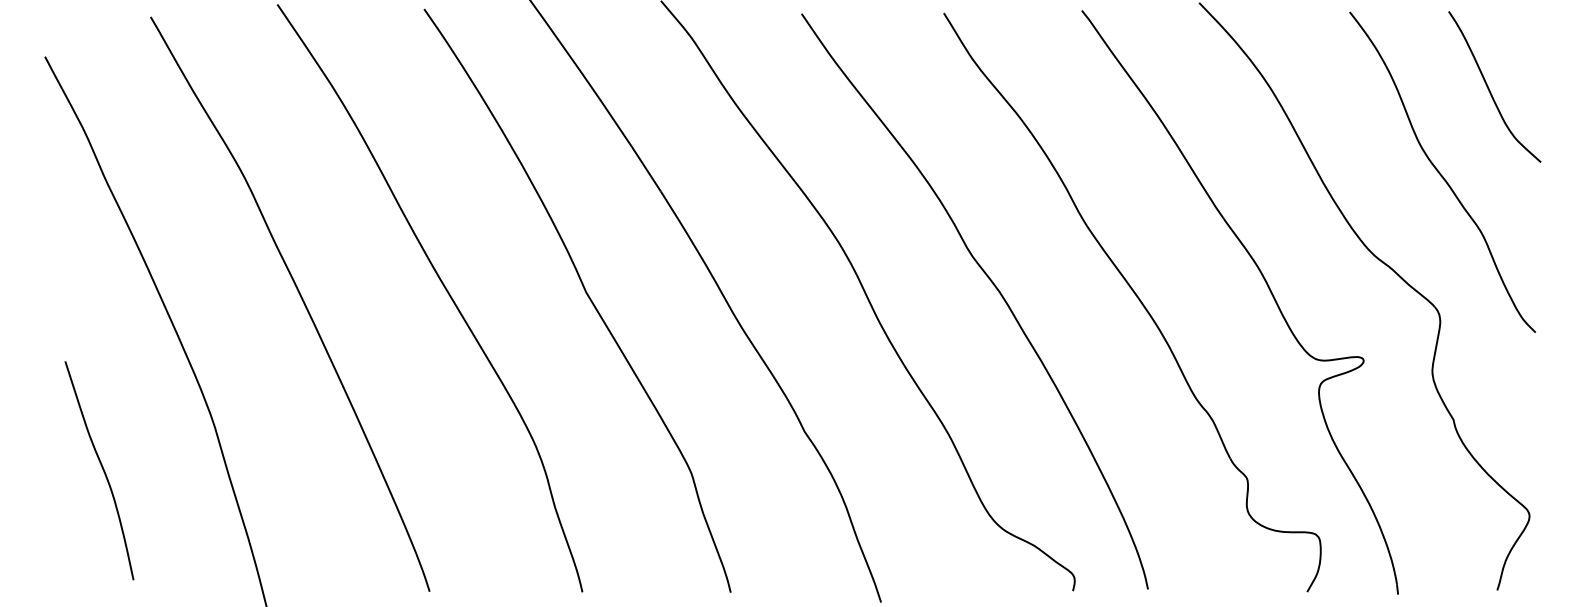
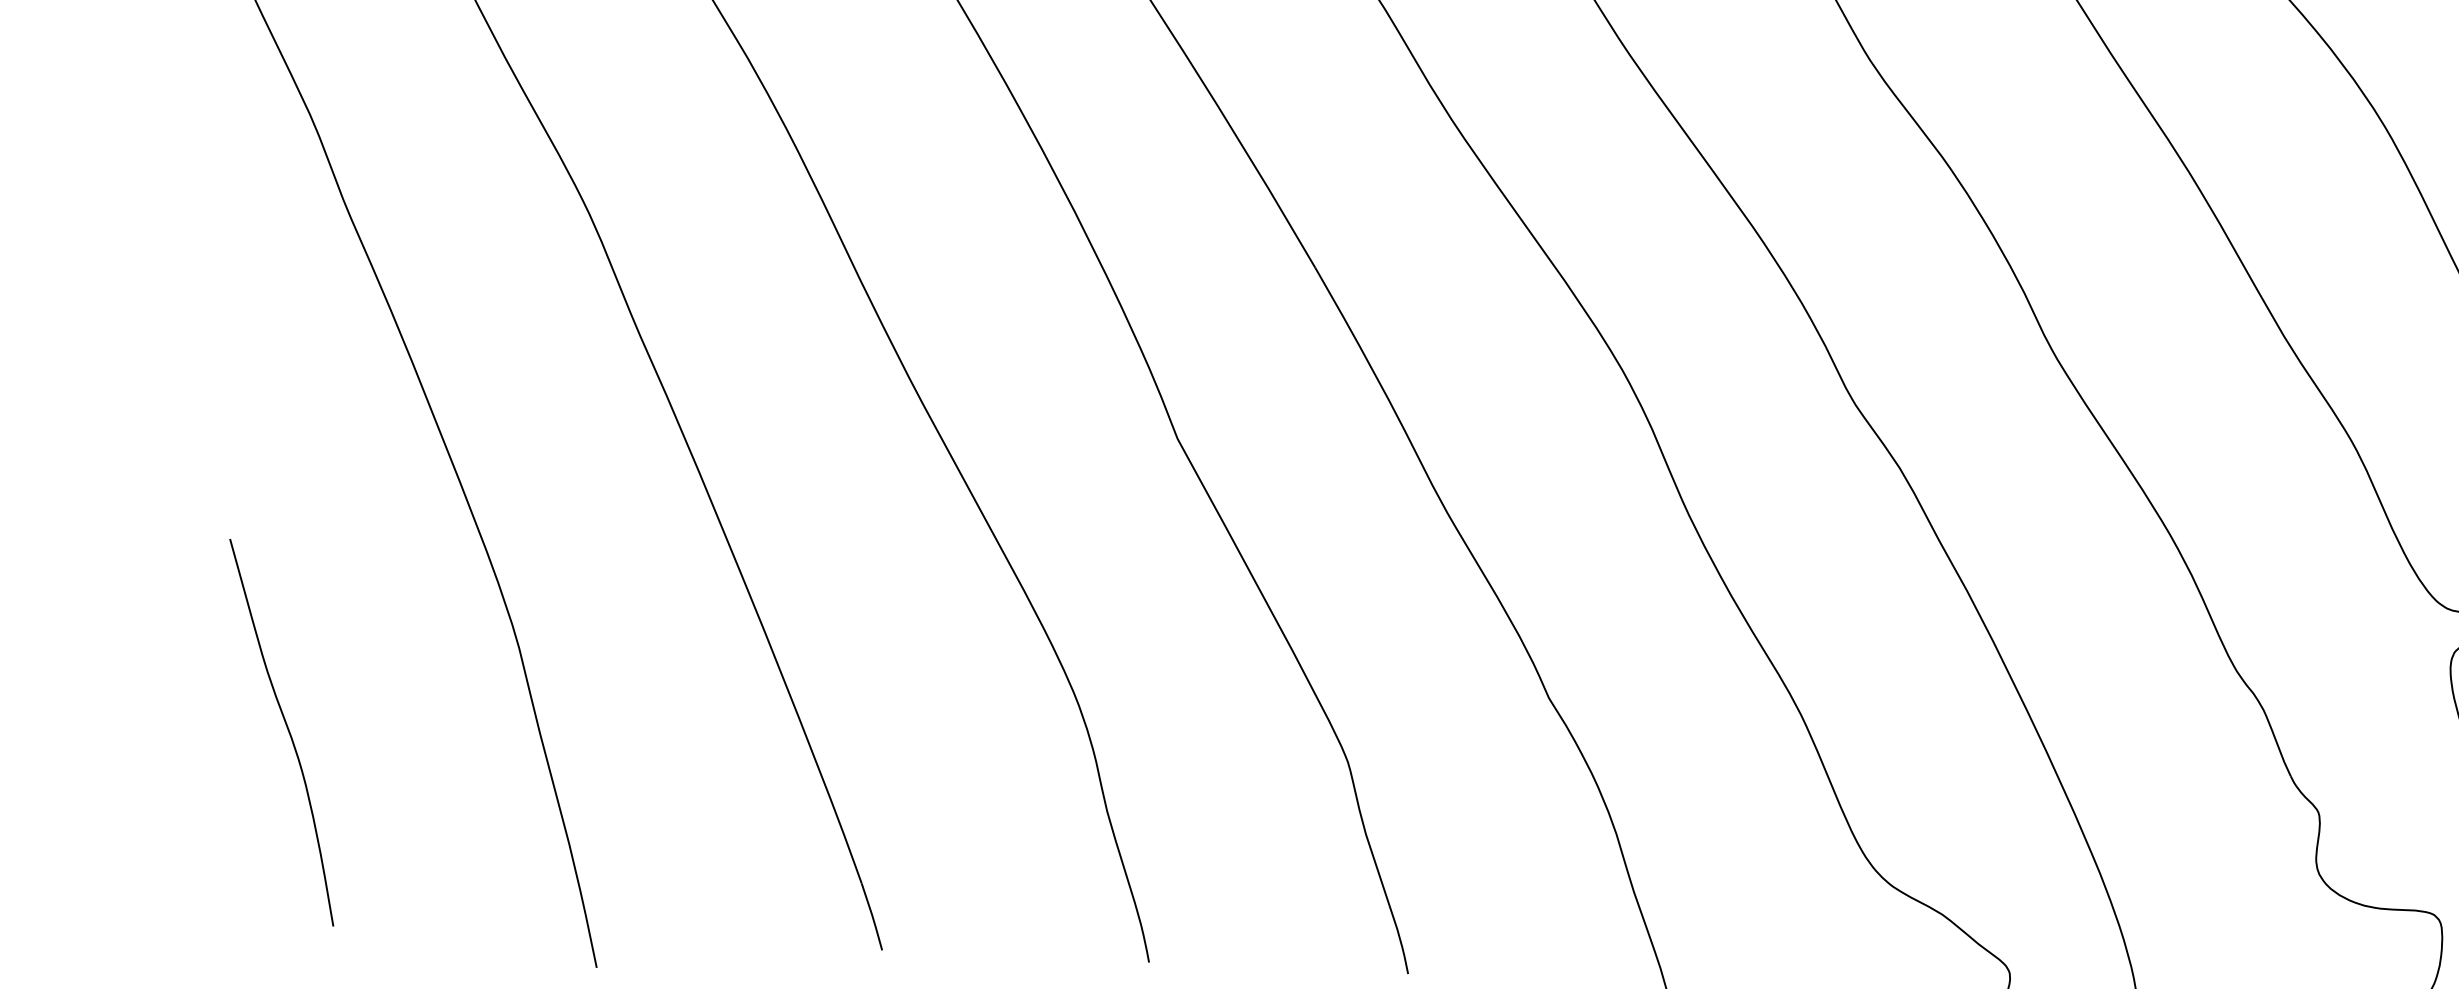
curve: (102, 470) -> (287, 732), moved

